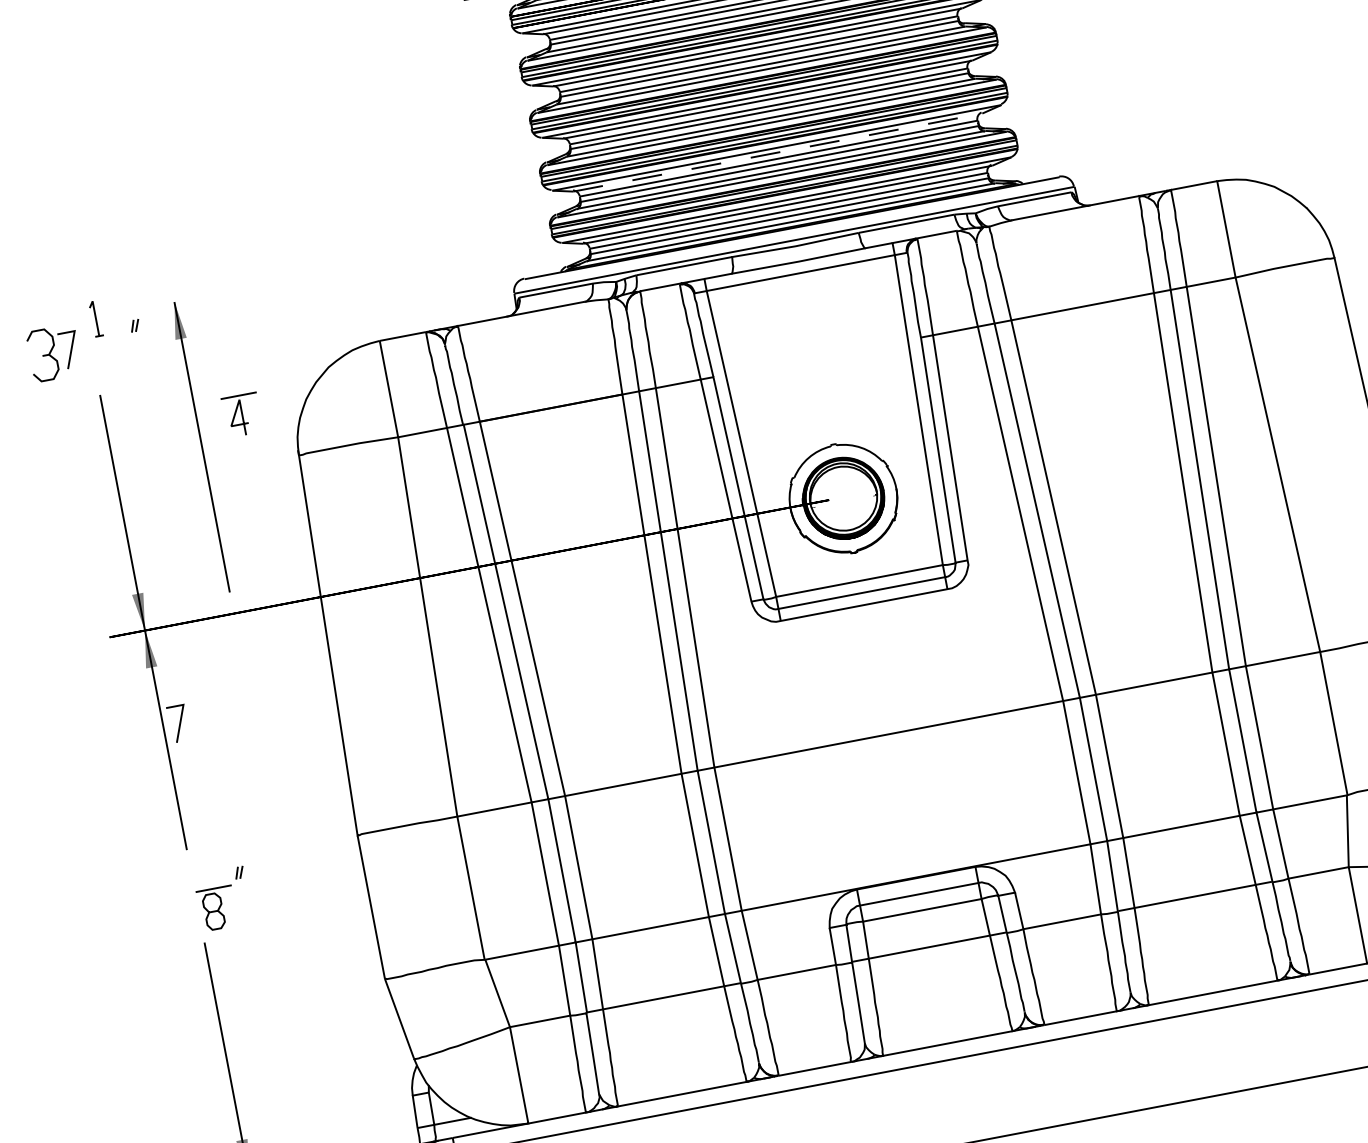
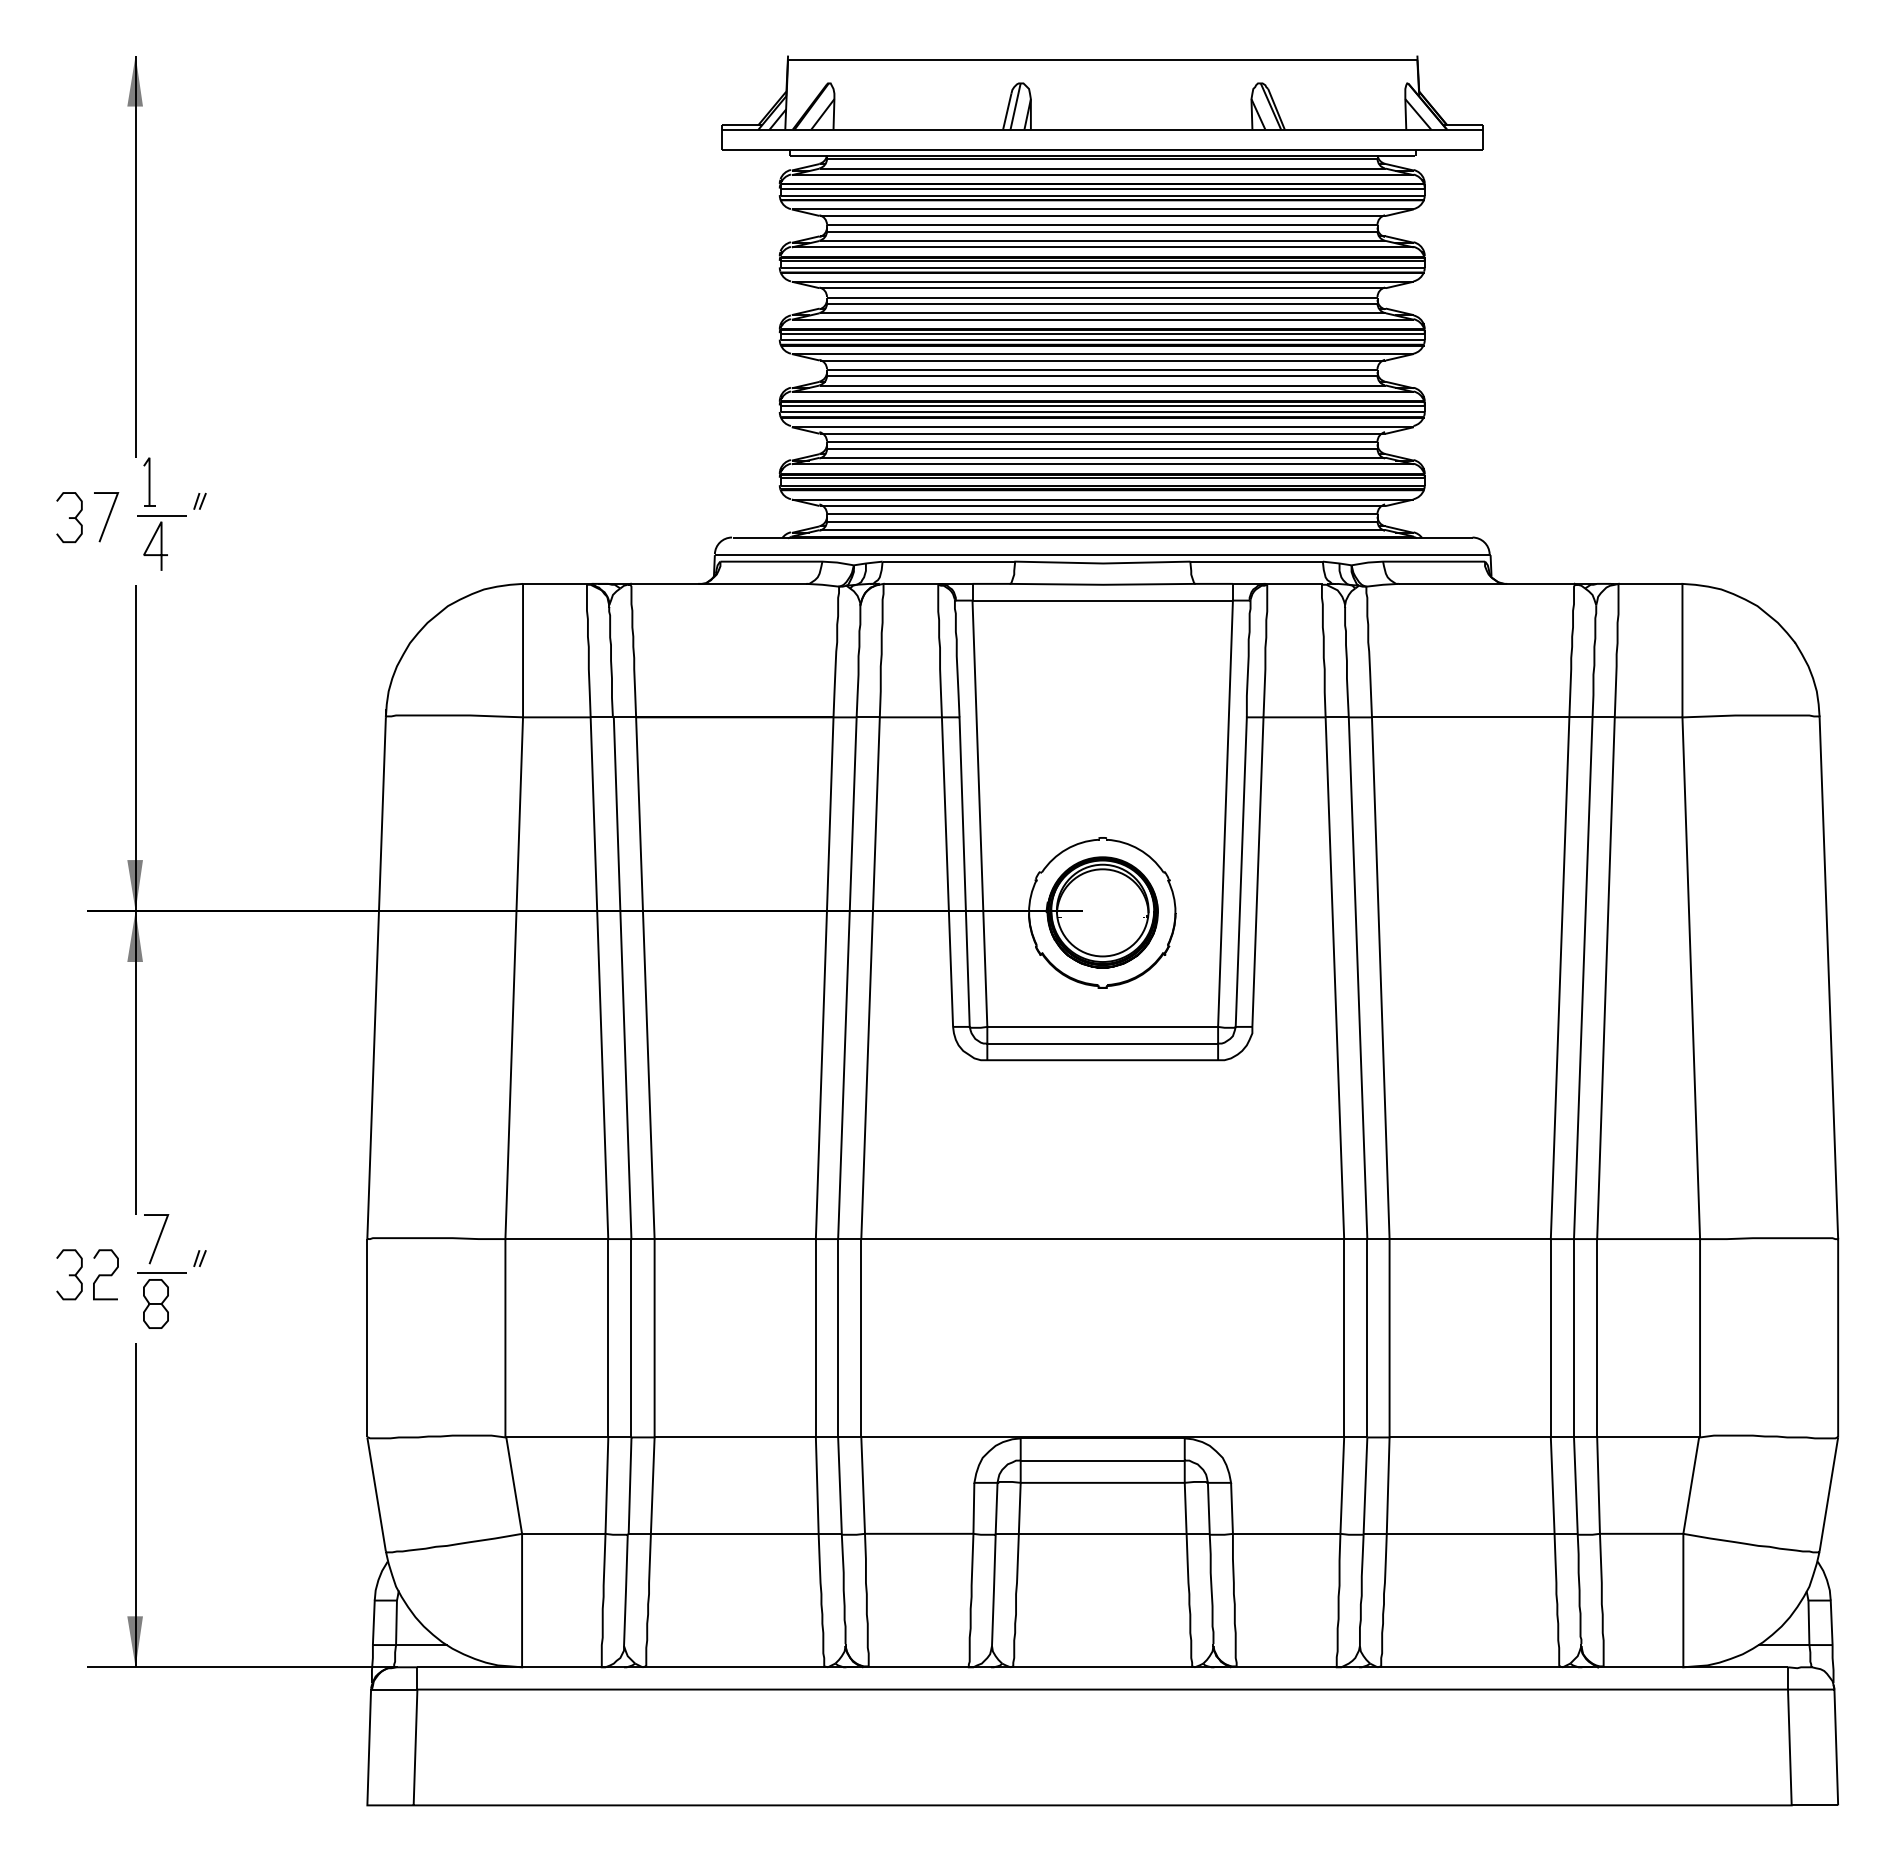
line: (778, 152) -> (1103, 433), dashed -> solid
part: (43, 355) -> (69, 517), size x0.71
part: (242, 414) -> (161, 542), moved
part: (201, 447) -> (134, 256), moved
line: (179, 723) -> (157, 1239), moved
curve: (173, 897) -> (105, 1274), added
part: (147, 902) -> (69, 1274), added

